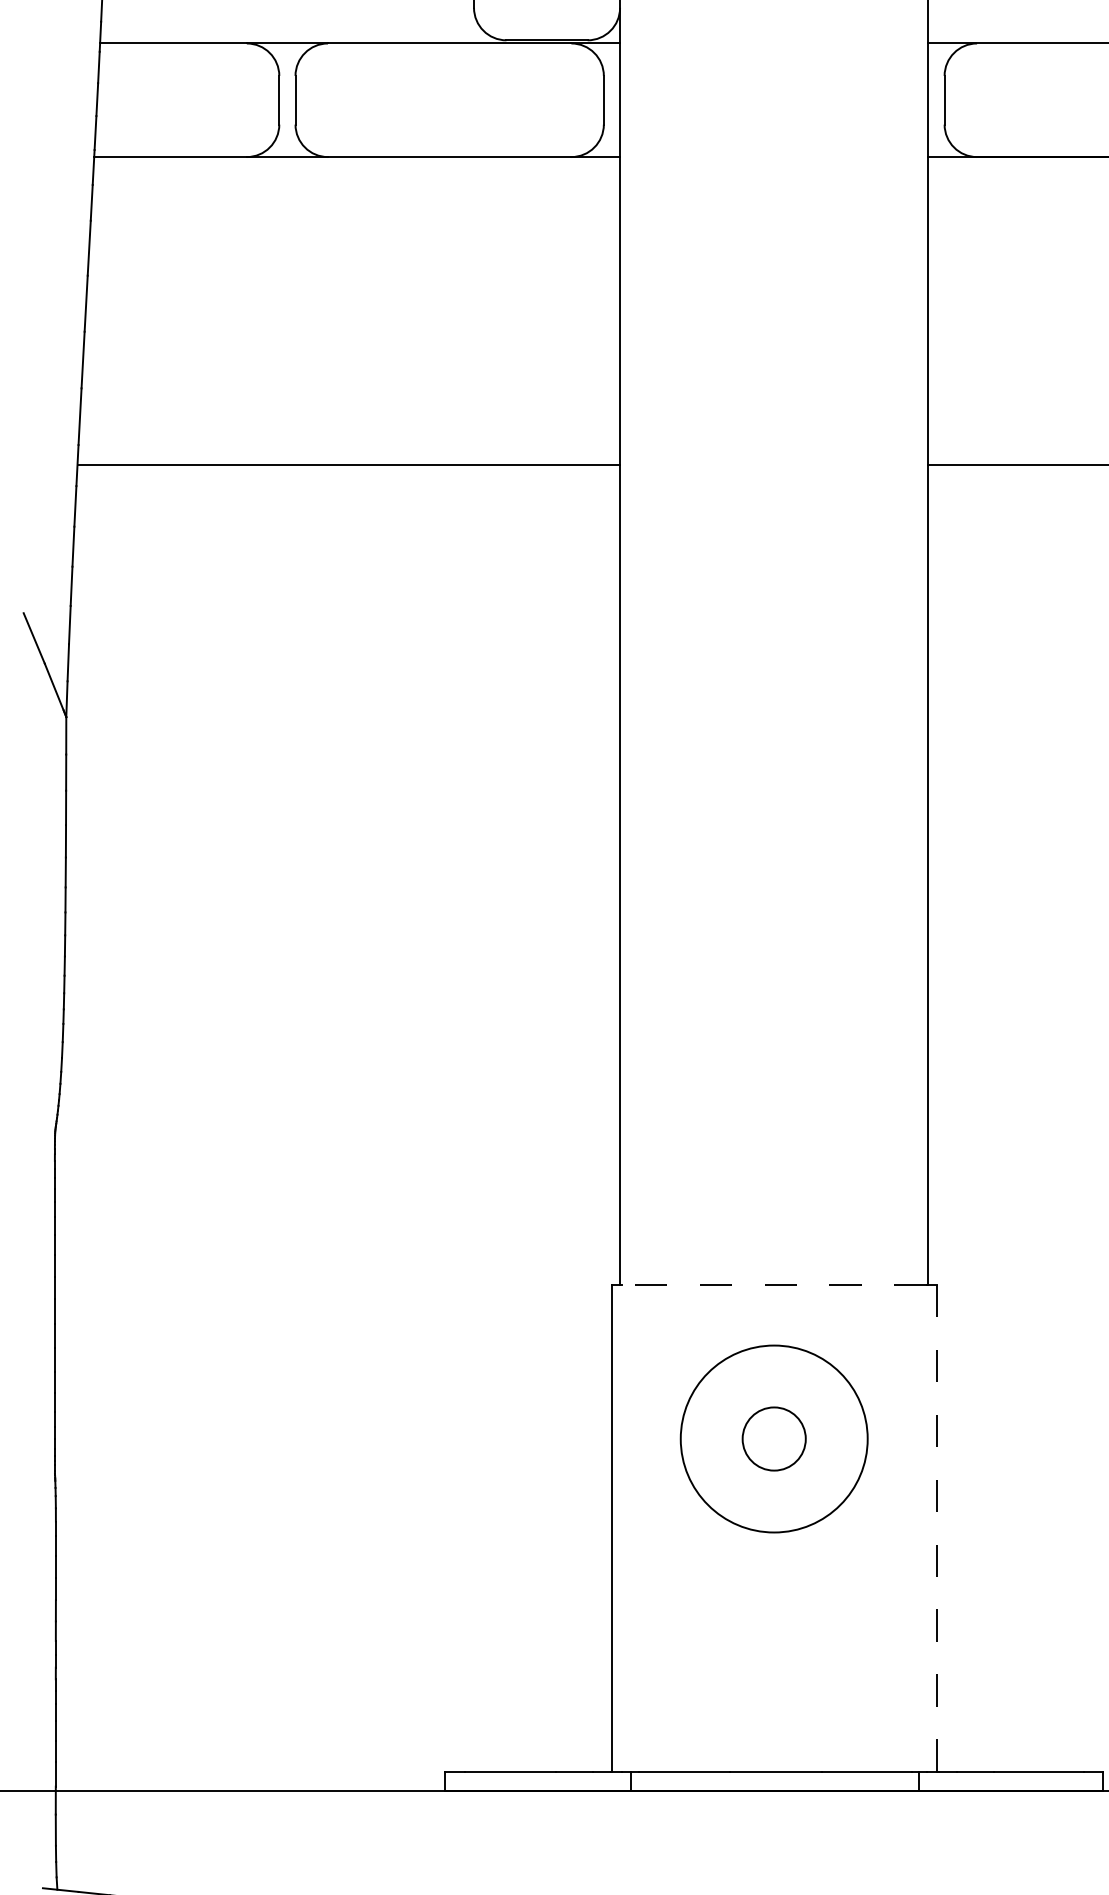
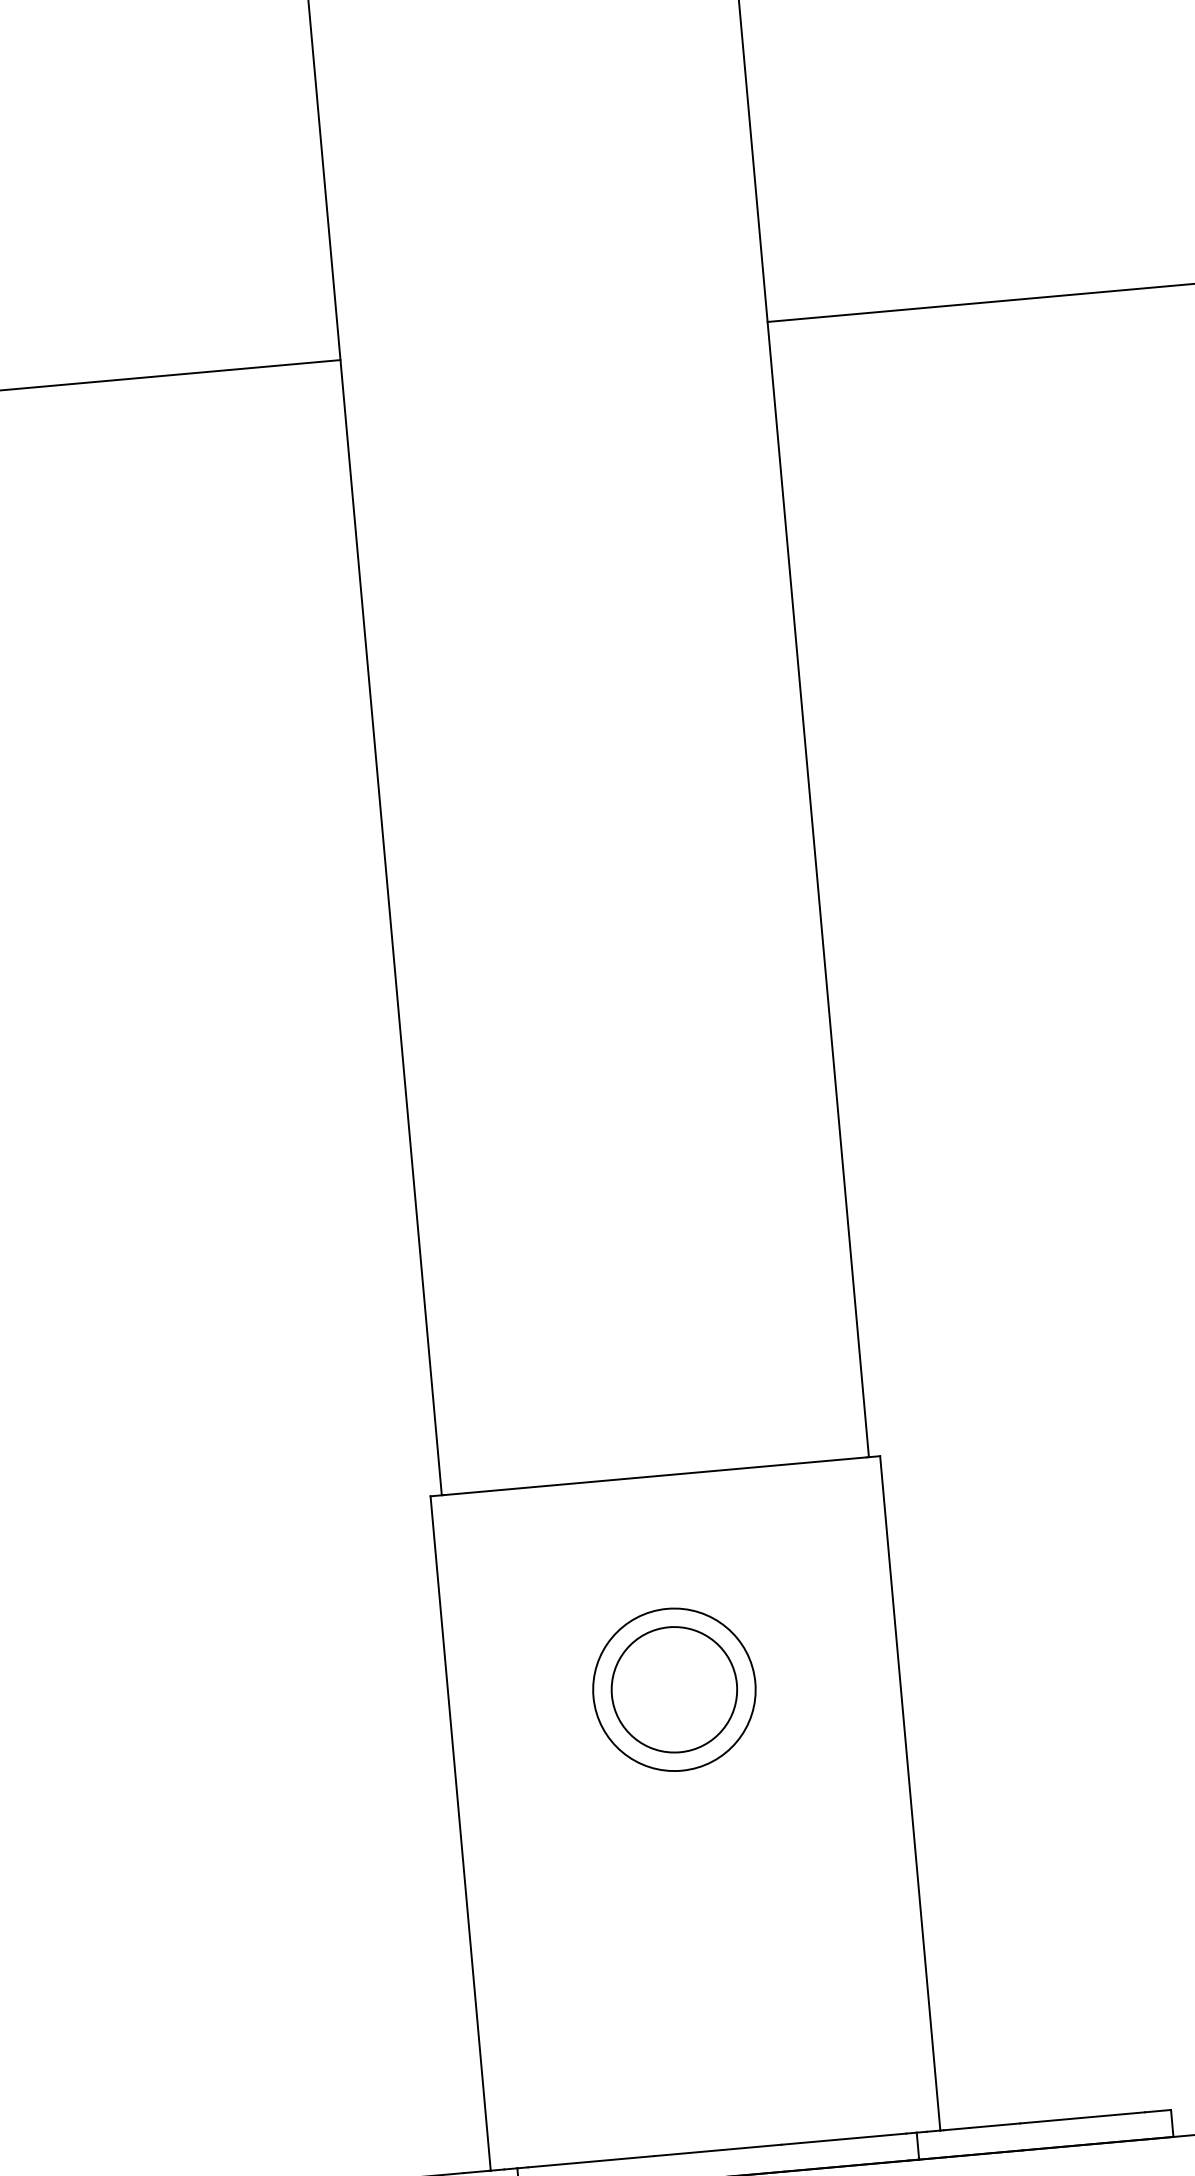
line: (774, 1284) -> (655, 1475), dashed -> solid
circle: (773, 1438) -> (673, 1689), size x0.62
circle: (774, 1438) -> (674, 1689), size x1.43
line: (936, 1528) -> (910, 1793), dashed -> solid

